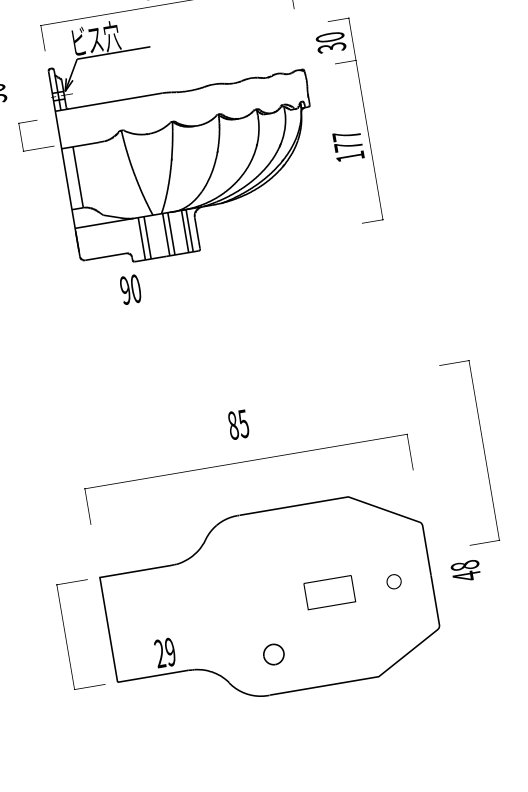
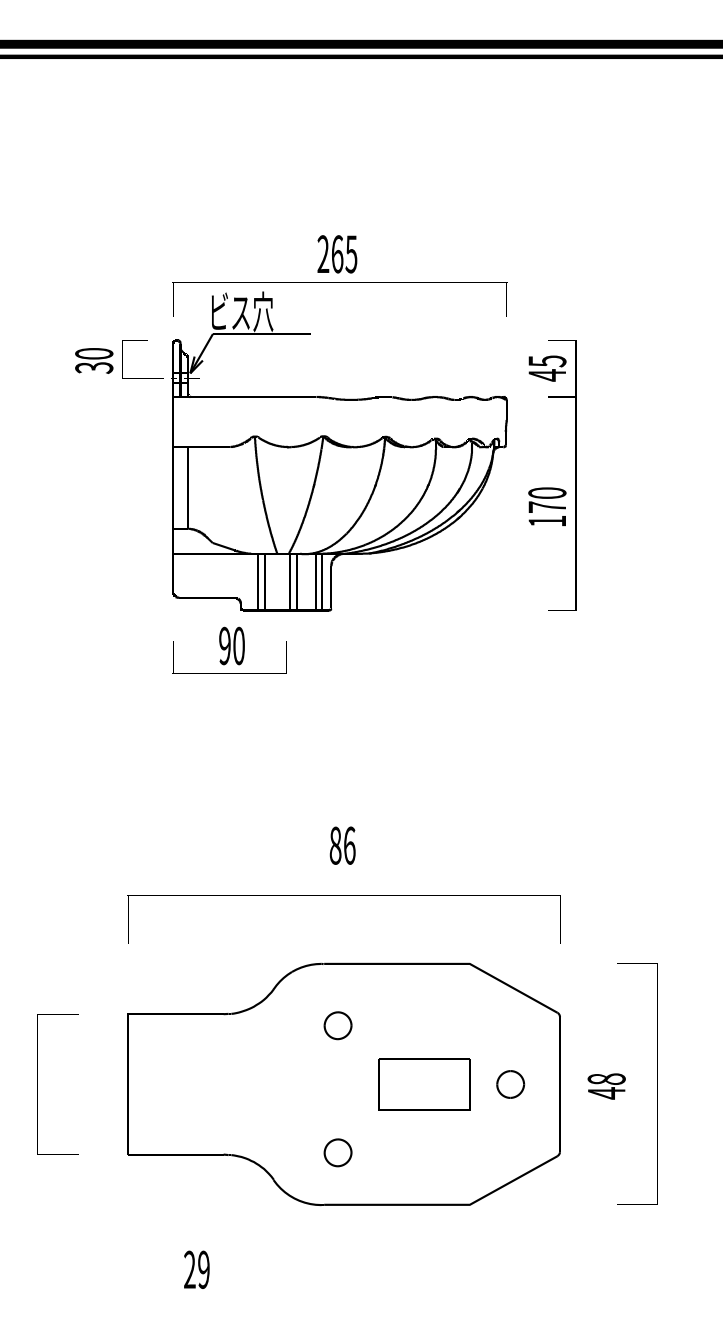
text: (331, 42) -> (547, 368), 30 -> 45
part: (33, 120) -> (142, 340), moved
text: (346, 135) -> (547, 492), 177 -> 170
part: (132, 310) -> (229, 673), added
text: (243, 423) -> (349, 845), 85 -> 86
part: (484, 449) -> (657, 1083), moved
part: (257, 559) -> (337, 1025), added
part: (393, 581) -> (510, 1084), size x1.43
part: (329, 592) -> (424, 1084), size x1.43
part: (65, 637) -> (37, 1084), moved
text: (164, 652) -> (196, 1269), moved

